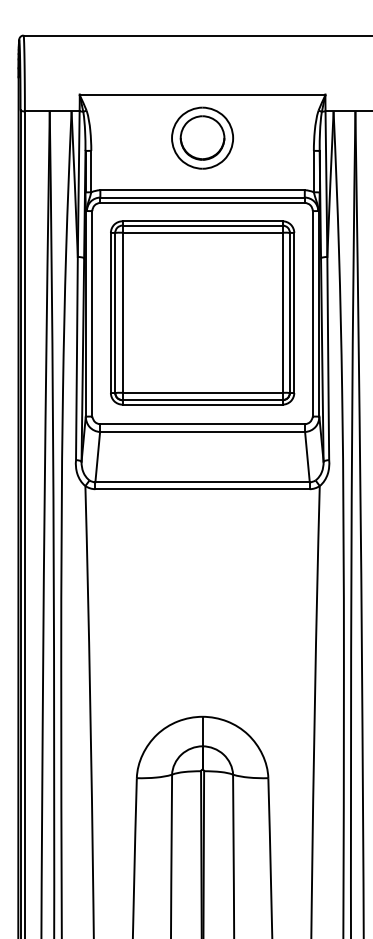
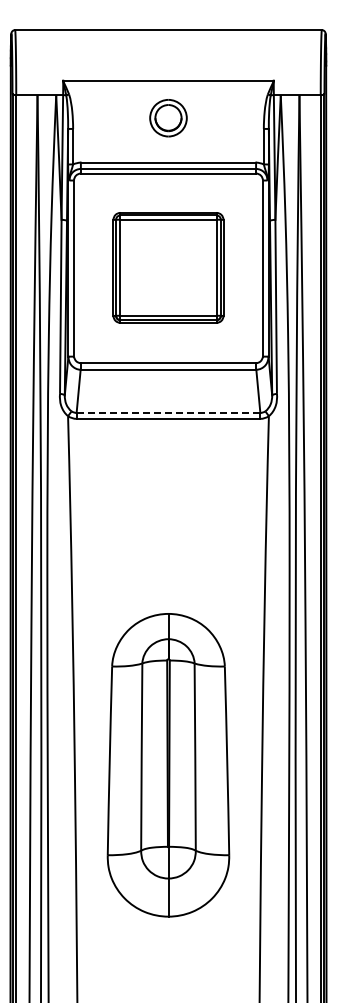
part: (202, 138) -> (168, 118), size x0.7
part: (202, 312) -> (168, 267), size x0.7
line: (202, 481) -> (168, 412), solid -> dashed

